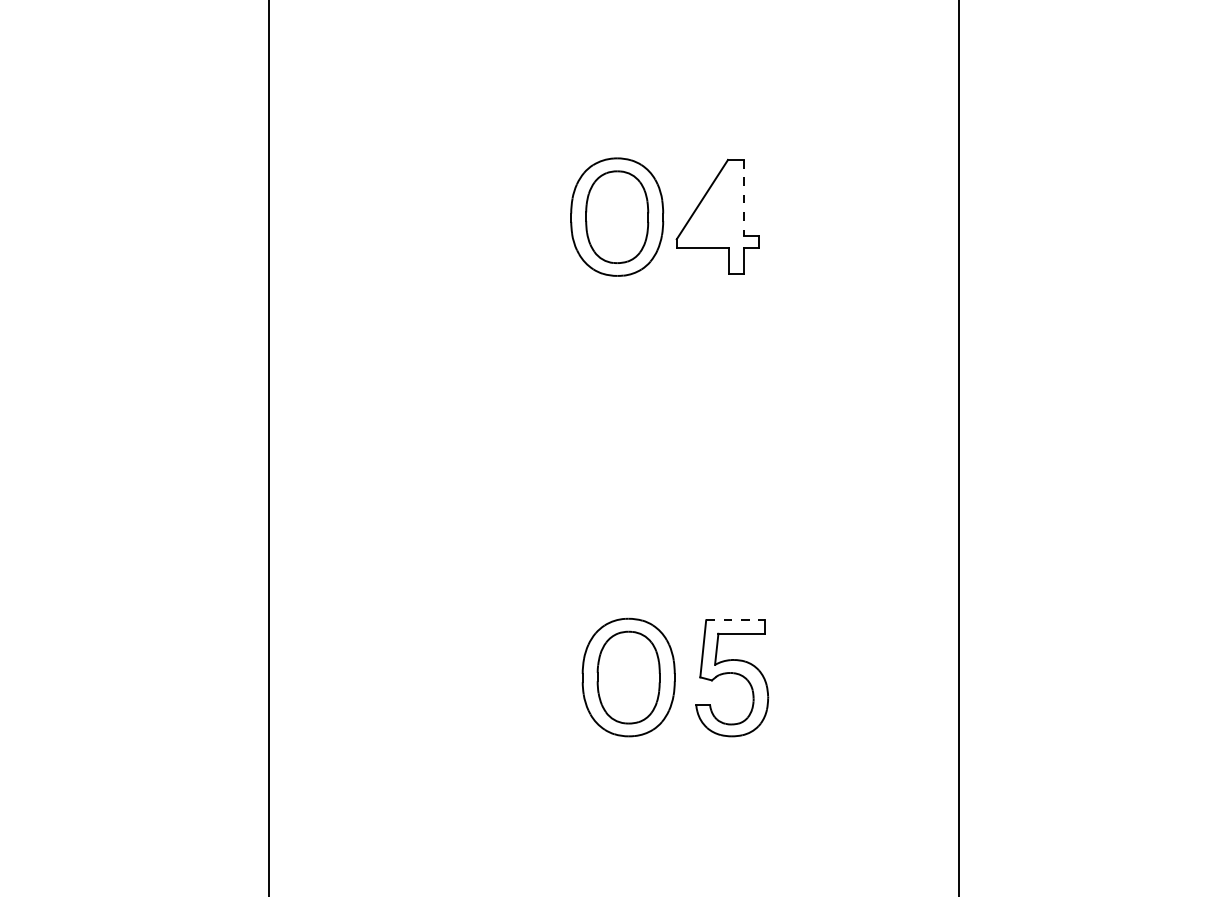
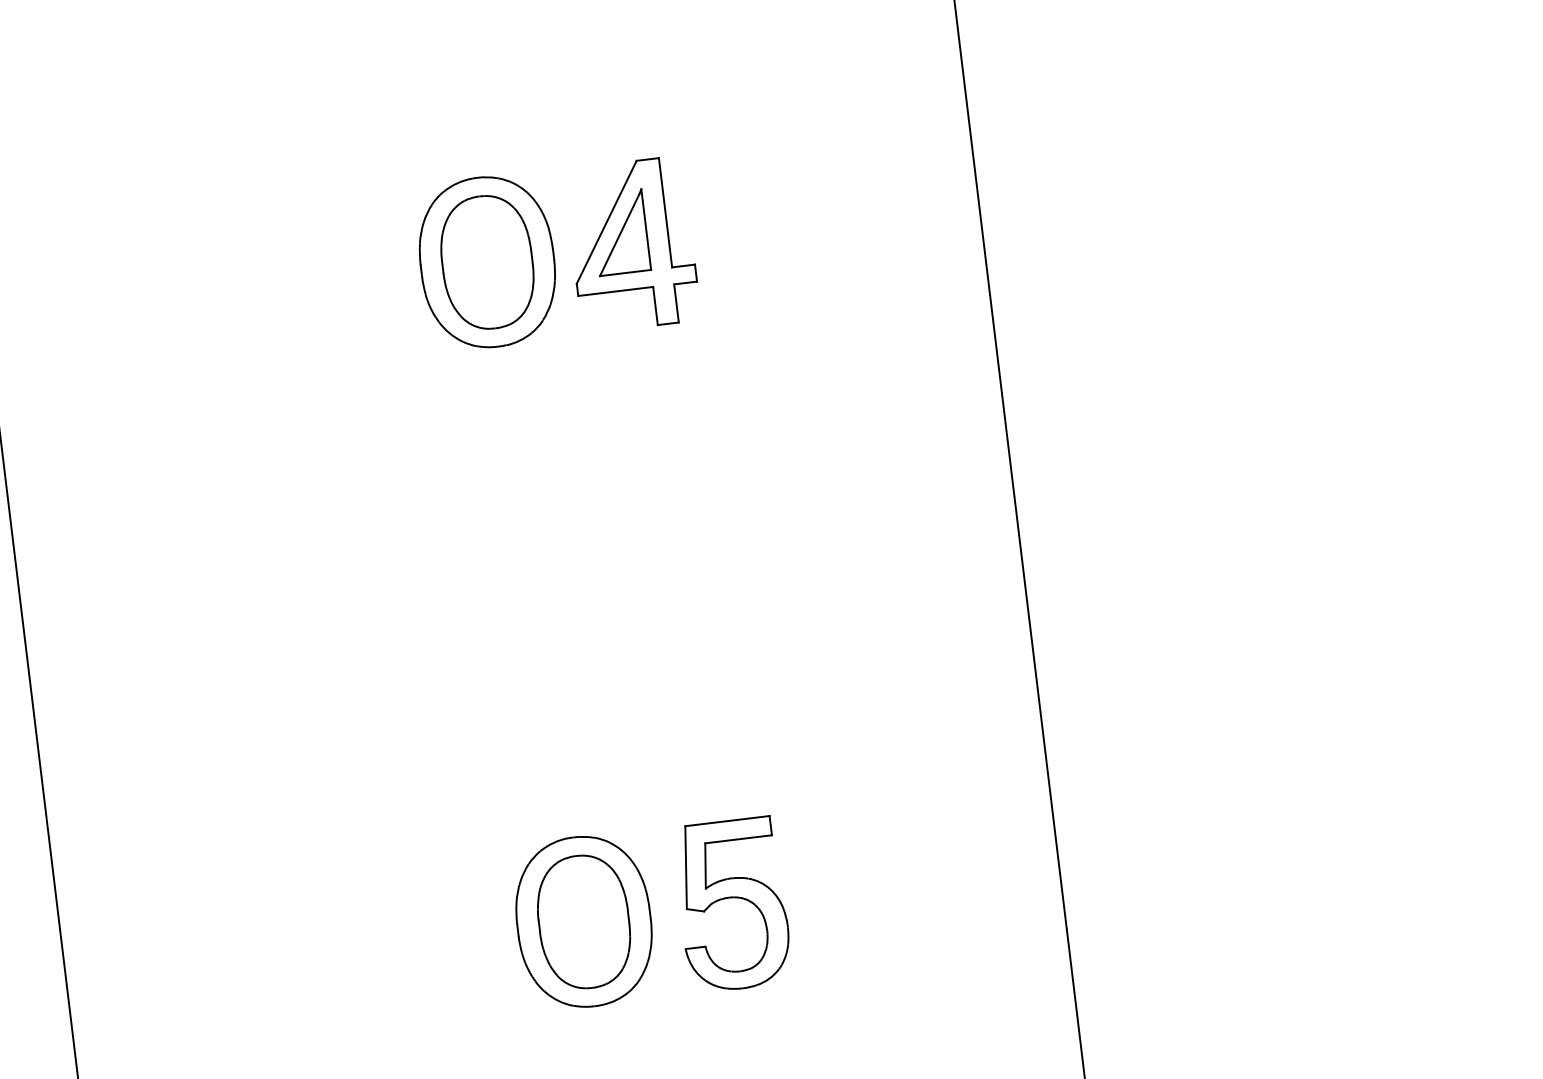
line: (743, 198) -> (665, 213), dashed -> solid
part: (710, 207) -> (619, 232), added
line: (735, 620) -> (727, 821), dashed -> solid

